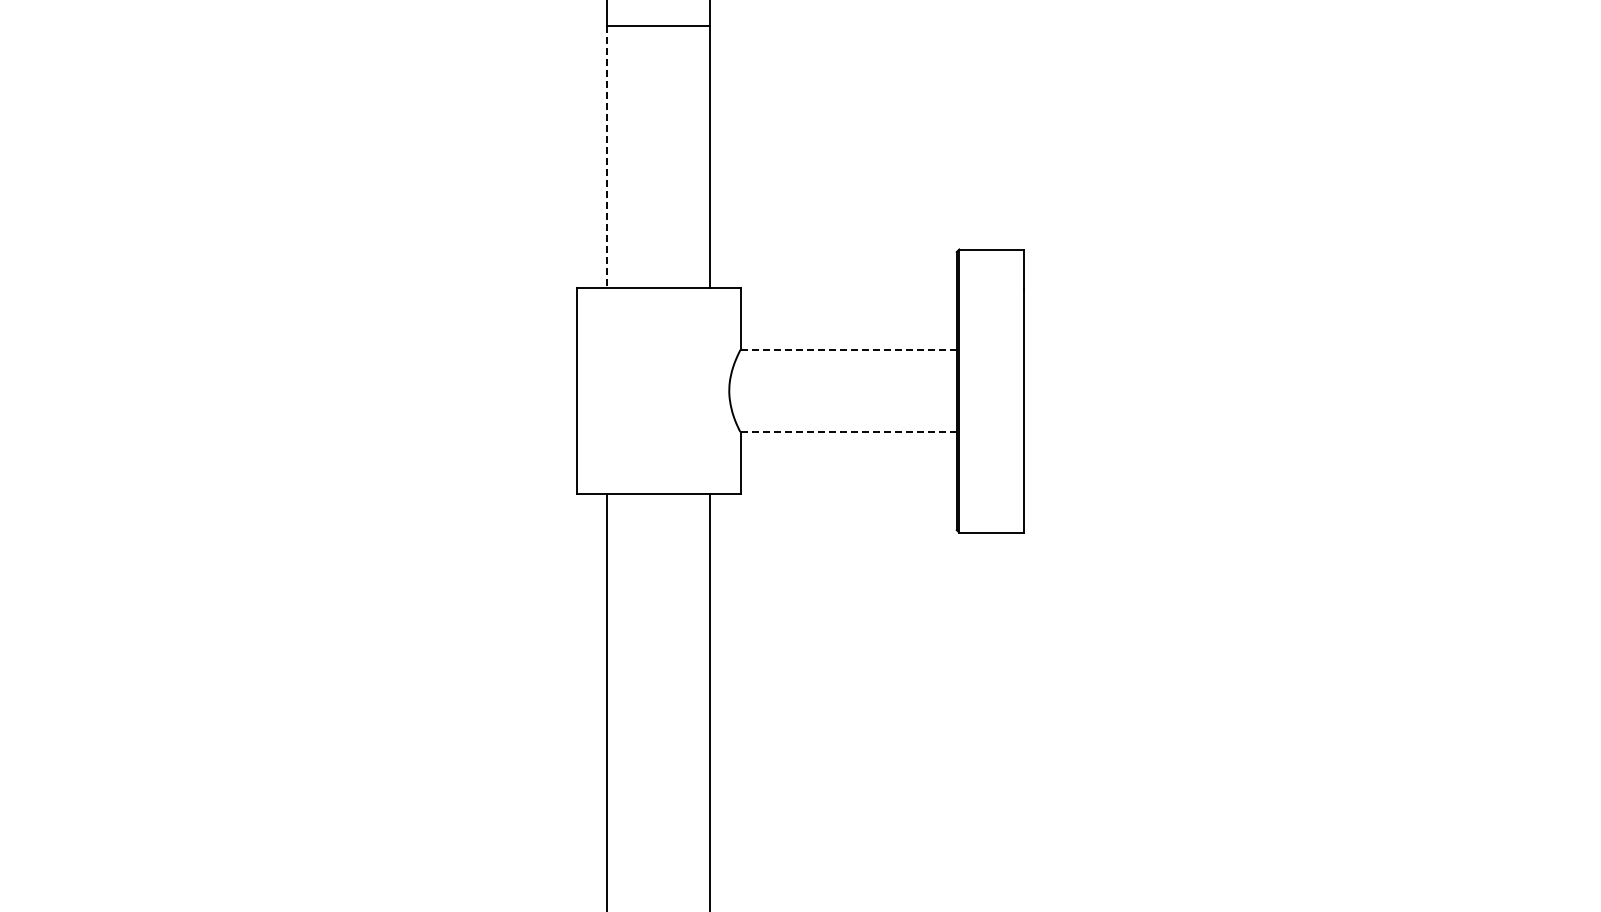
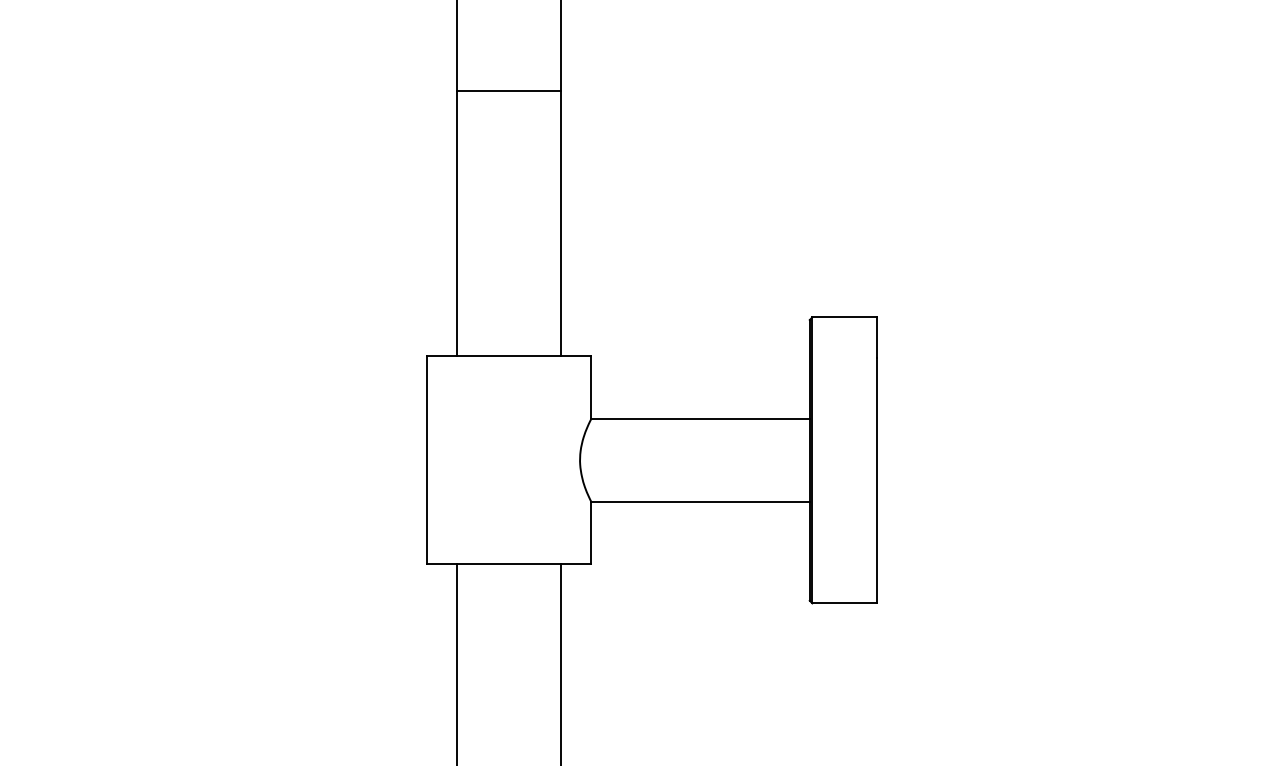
line: (607, 157) -> (457, 224), dashed -> solid
line: (848, 349) -> (700, 418), dashed -> solid
line: (849, 432) -> (701, 502), dashed -> solid

